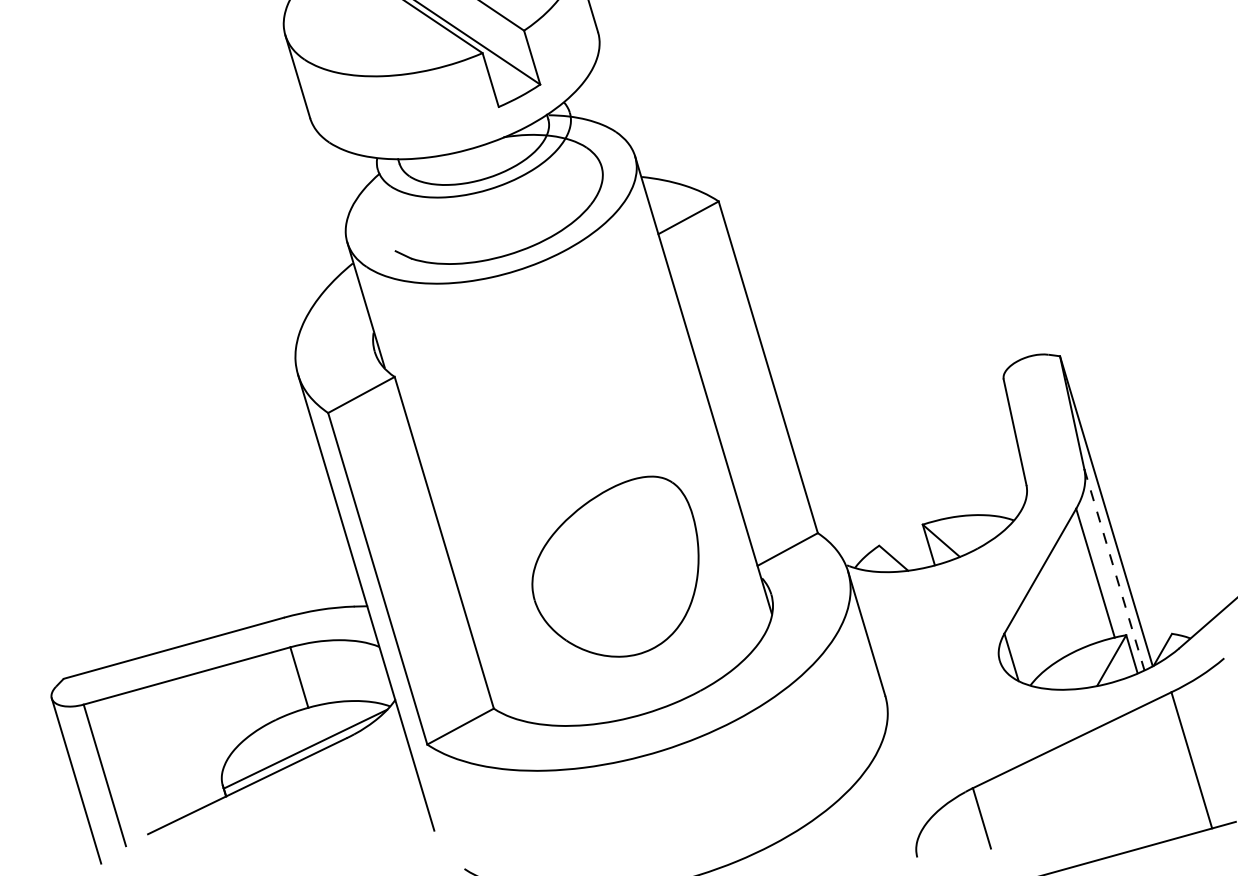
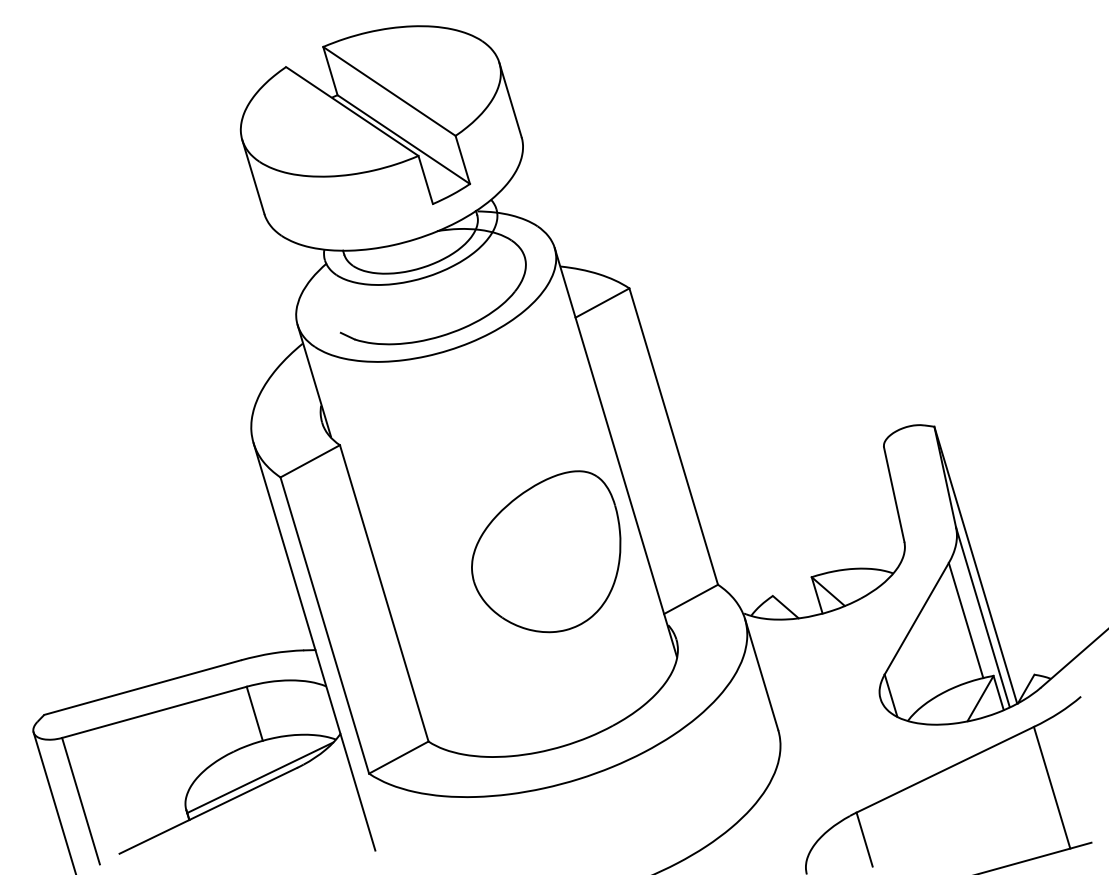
part: (615, 566) -> (546, 551), moved
line: (1113, 569) -> (982, 617), dashed -> solid

